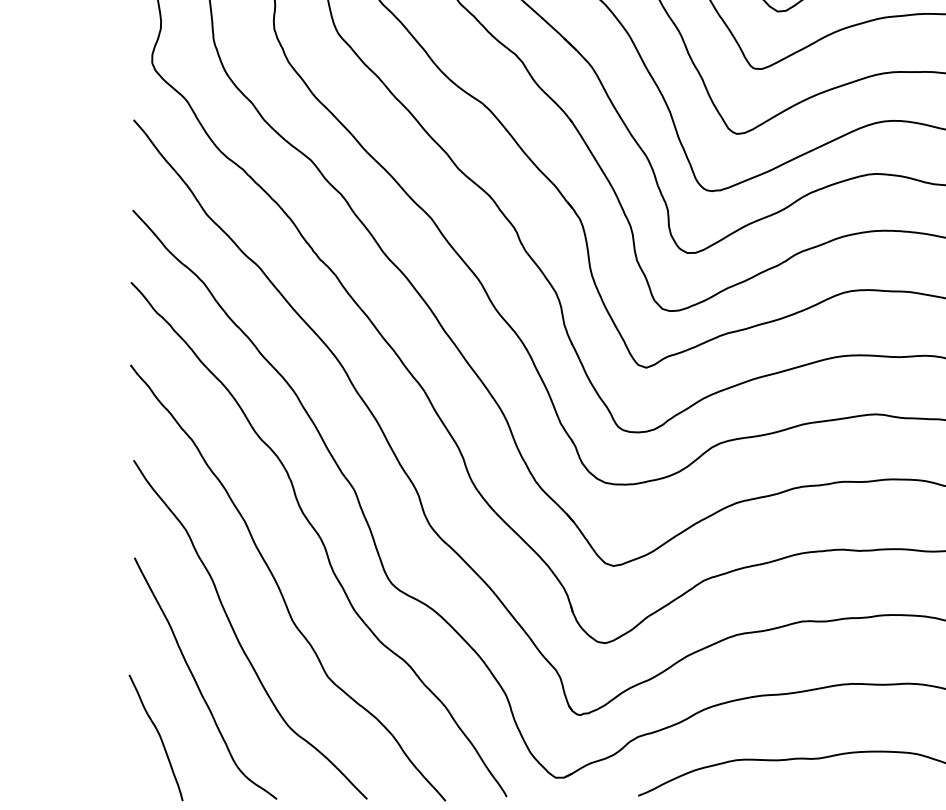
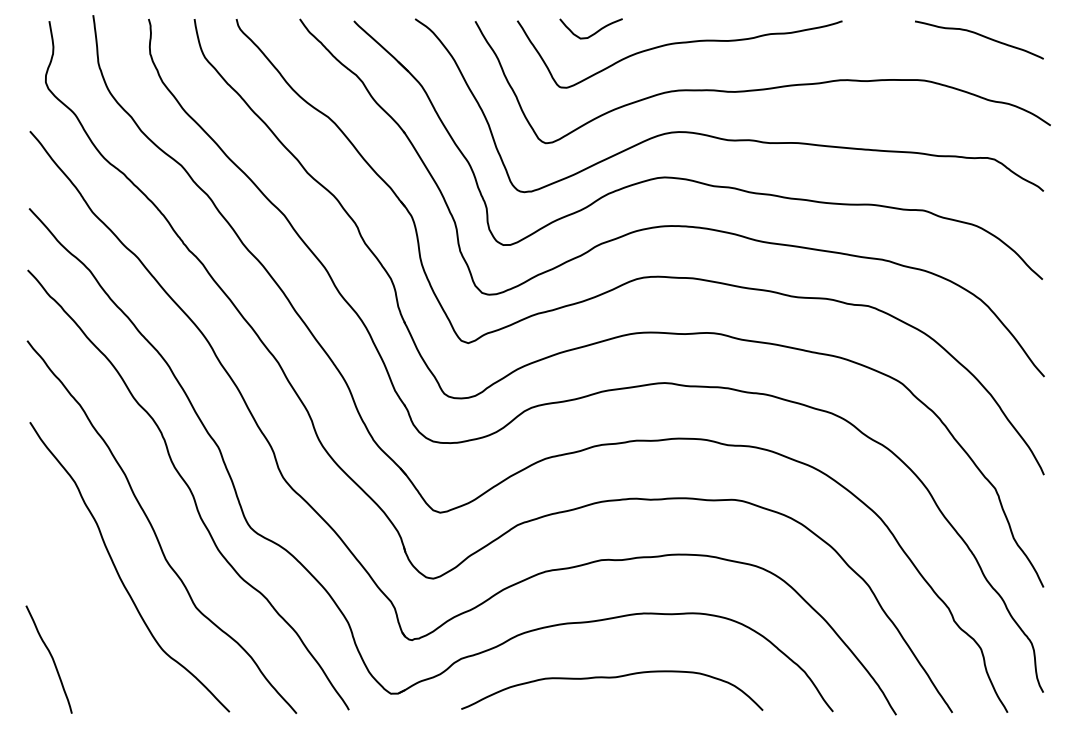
curve: (197, 682) -> (84, 612), removed

